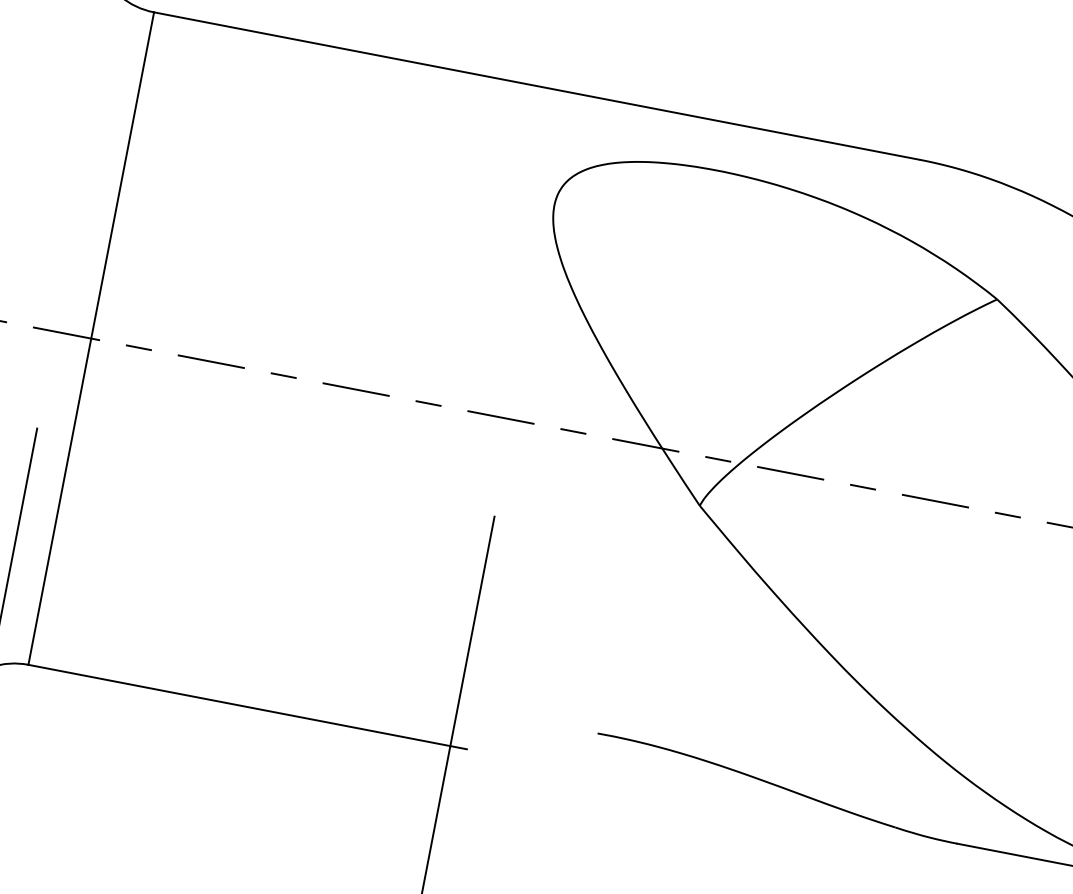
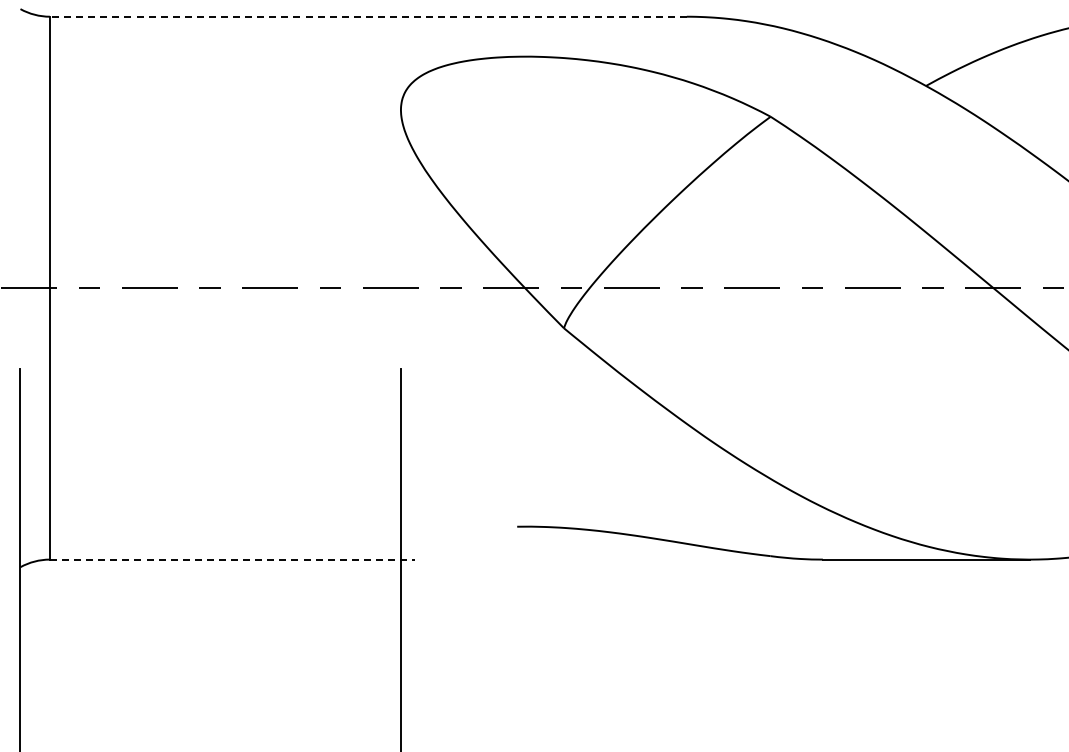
line: (535, 85) -> (367, 16), solid -> dashed
line: (247, 706) -> (232, 559), solid -> dashed

